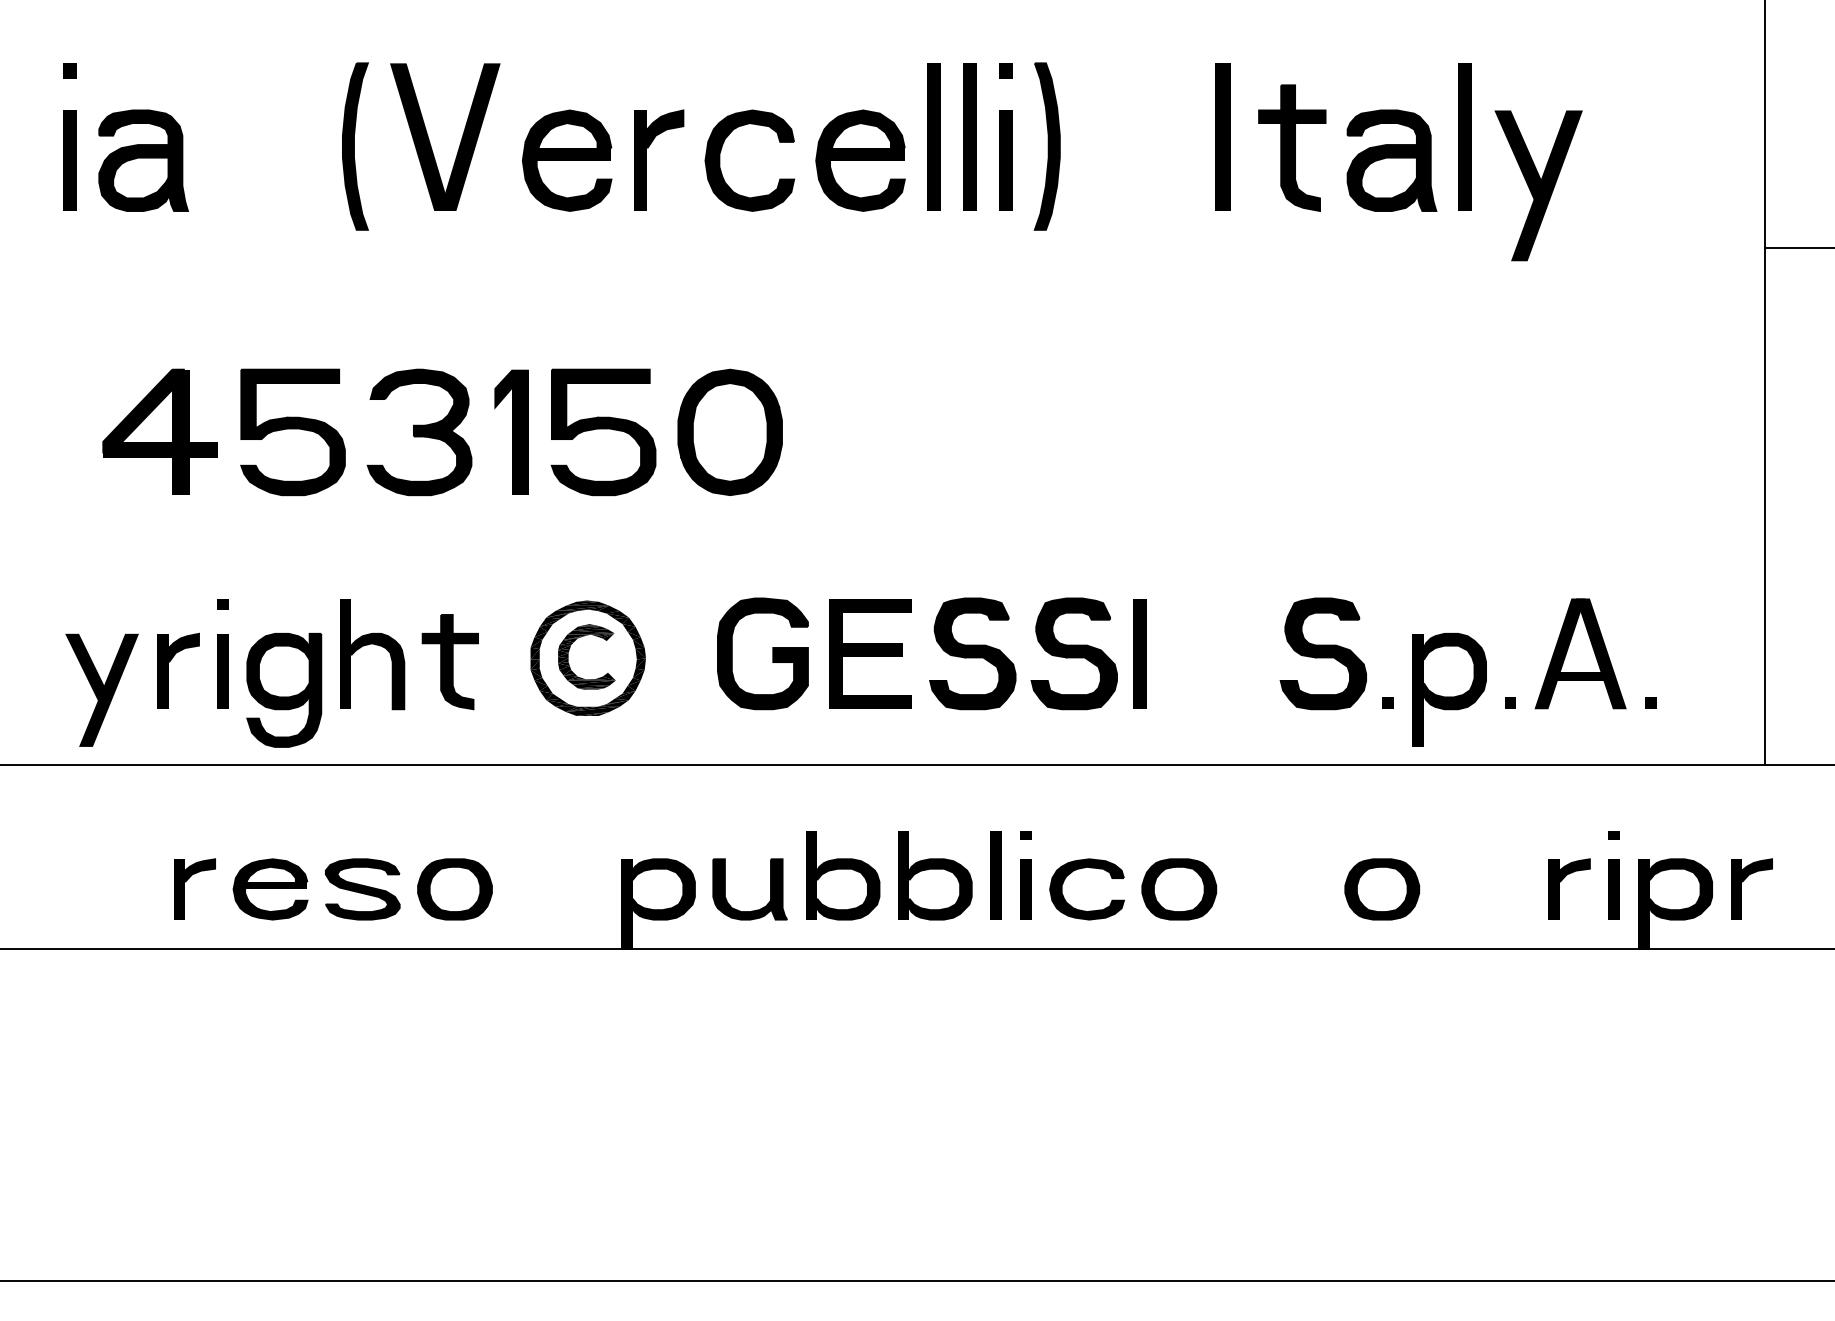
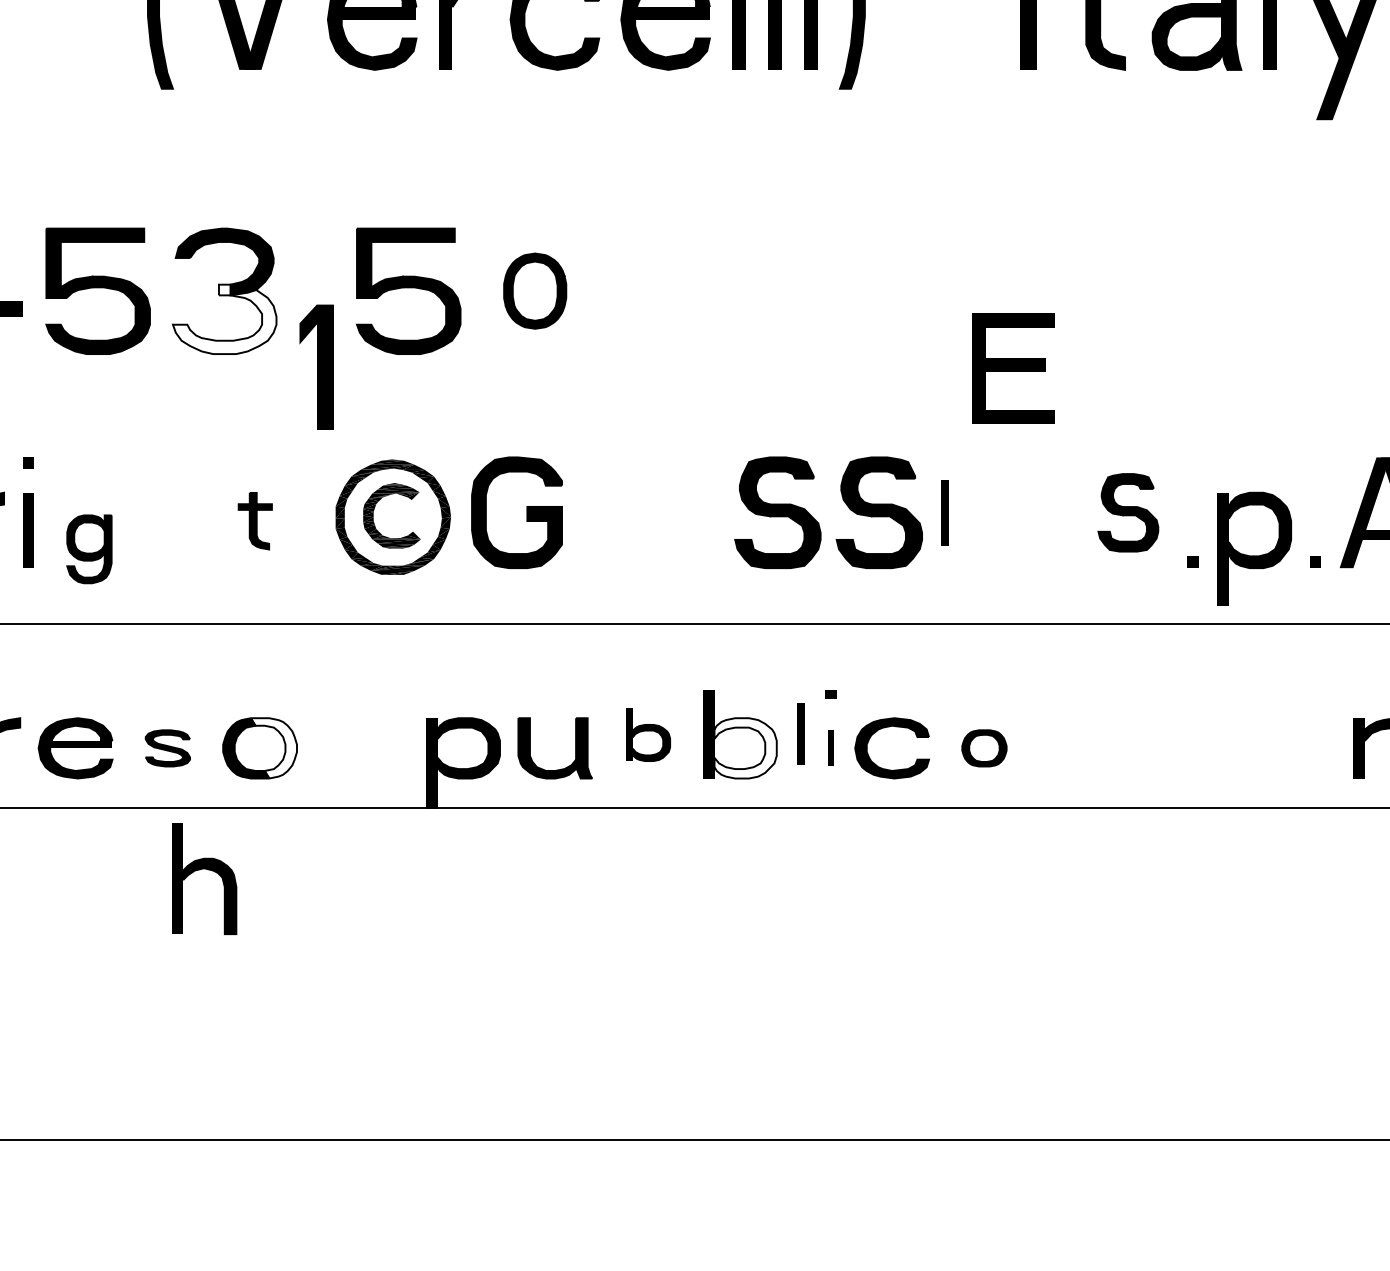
part: (511, 431) -> (316, 366), moved
part: (729, 431) -> (534, 290), size x0.6
fill: (419, 460) -> (224, 319), removed
part: (375, 645) -> (207, 870), moved
part: (772, 653) -> (526, 512), moved
part: (870, 653) -> (1013, 368), moved
part: (1139, 653) -> (944, 512), size x0.6
part: (1322, 653) -> (1127, 512), size x0.7
part: (449, 662) -> (254, 521), size x0.6
part: (284, 690) -> (89, 549), size x0.6
part: (843, 875) -> (648, 734), size x0.6
part: (995, 875) -> (800, 734), size x0.7
part: (362, 889) -> (167, 748), size x0.6
fill: (468, 889) -> (273, 748), removed
fill: (940, 889) -> (745, 748), removed
part: (1025, 889) -> (830, 748), size x0.6
part: (1179, 889) -> (984, 748), size x0.6
part: (1382, 889) -> (1187, 748), removed

